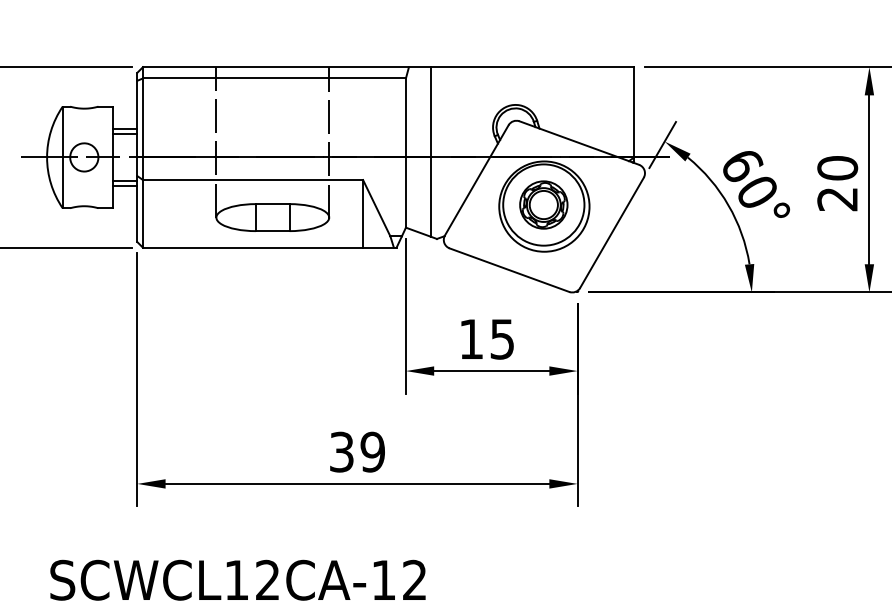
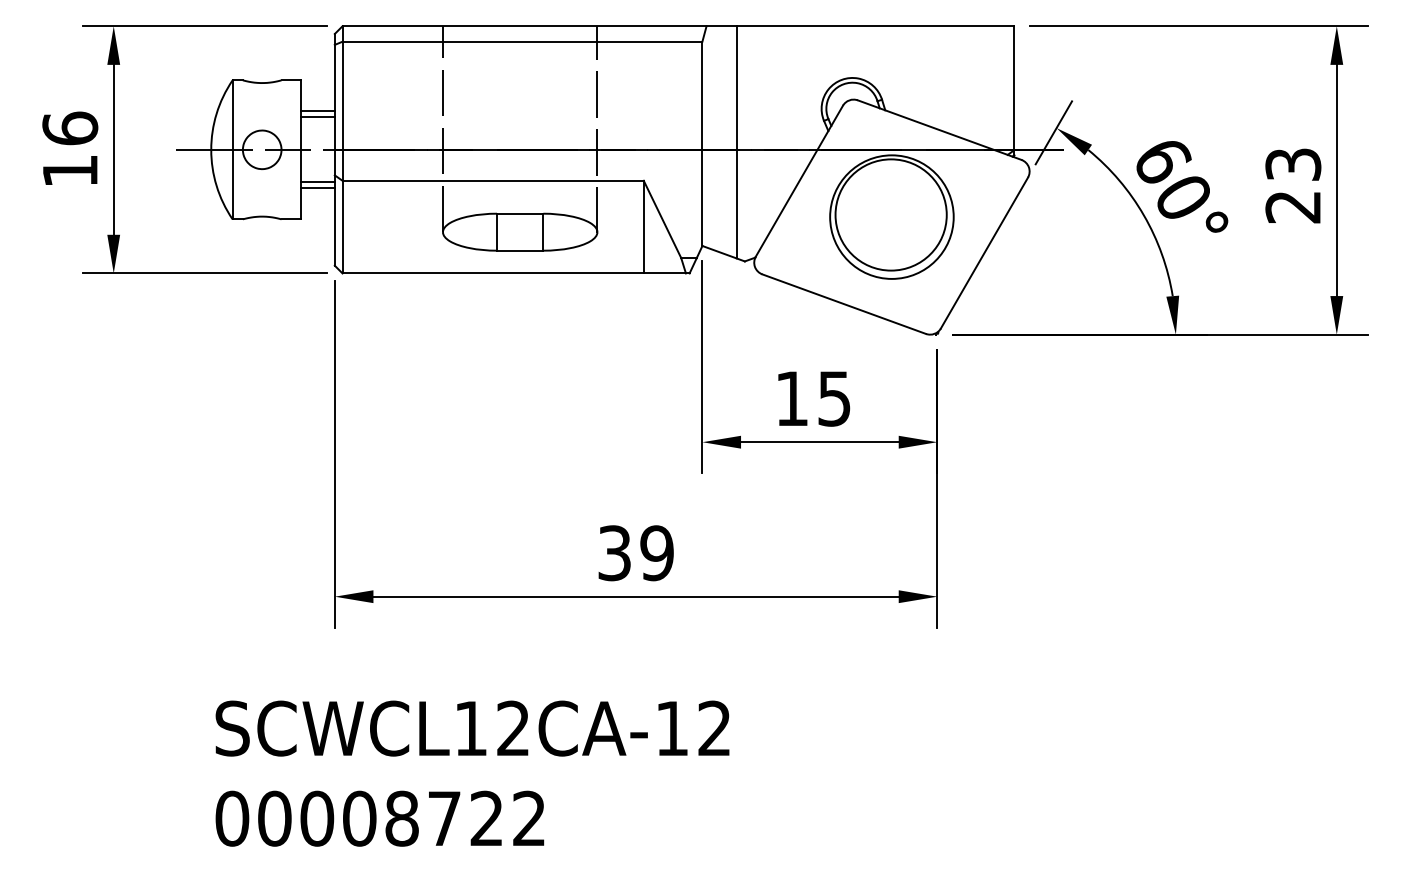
text: (837, 168) -> (1293, 164), 20 -> 23
part: (543, 204) -> (890, 214), removed

